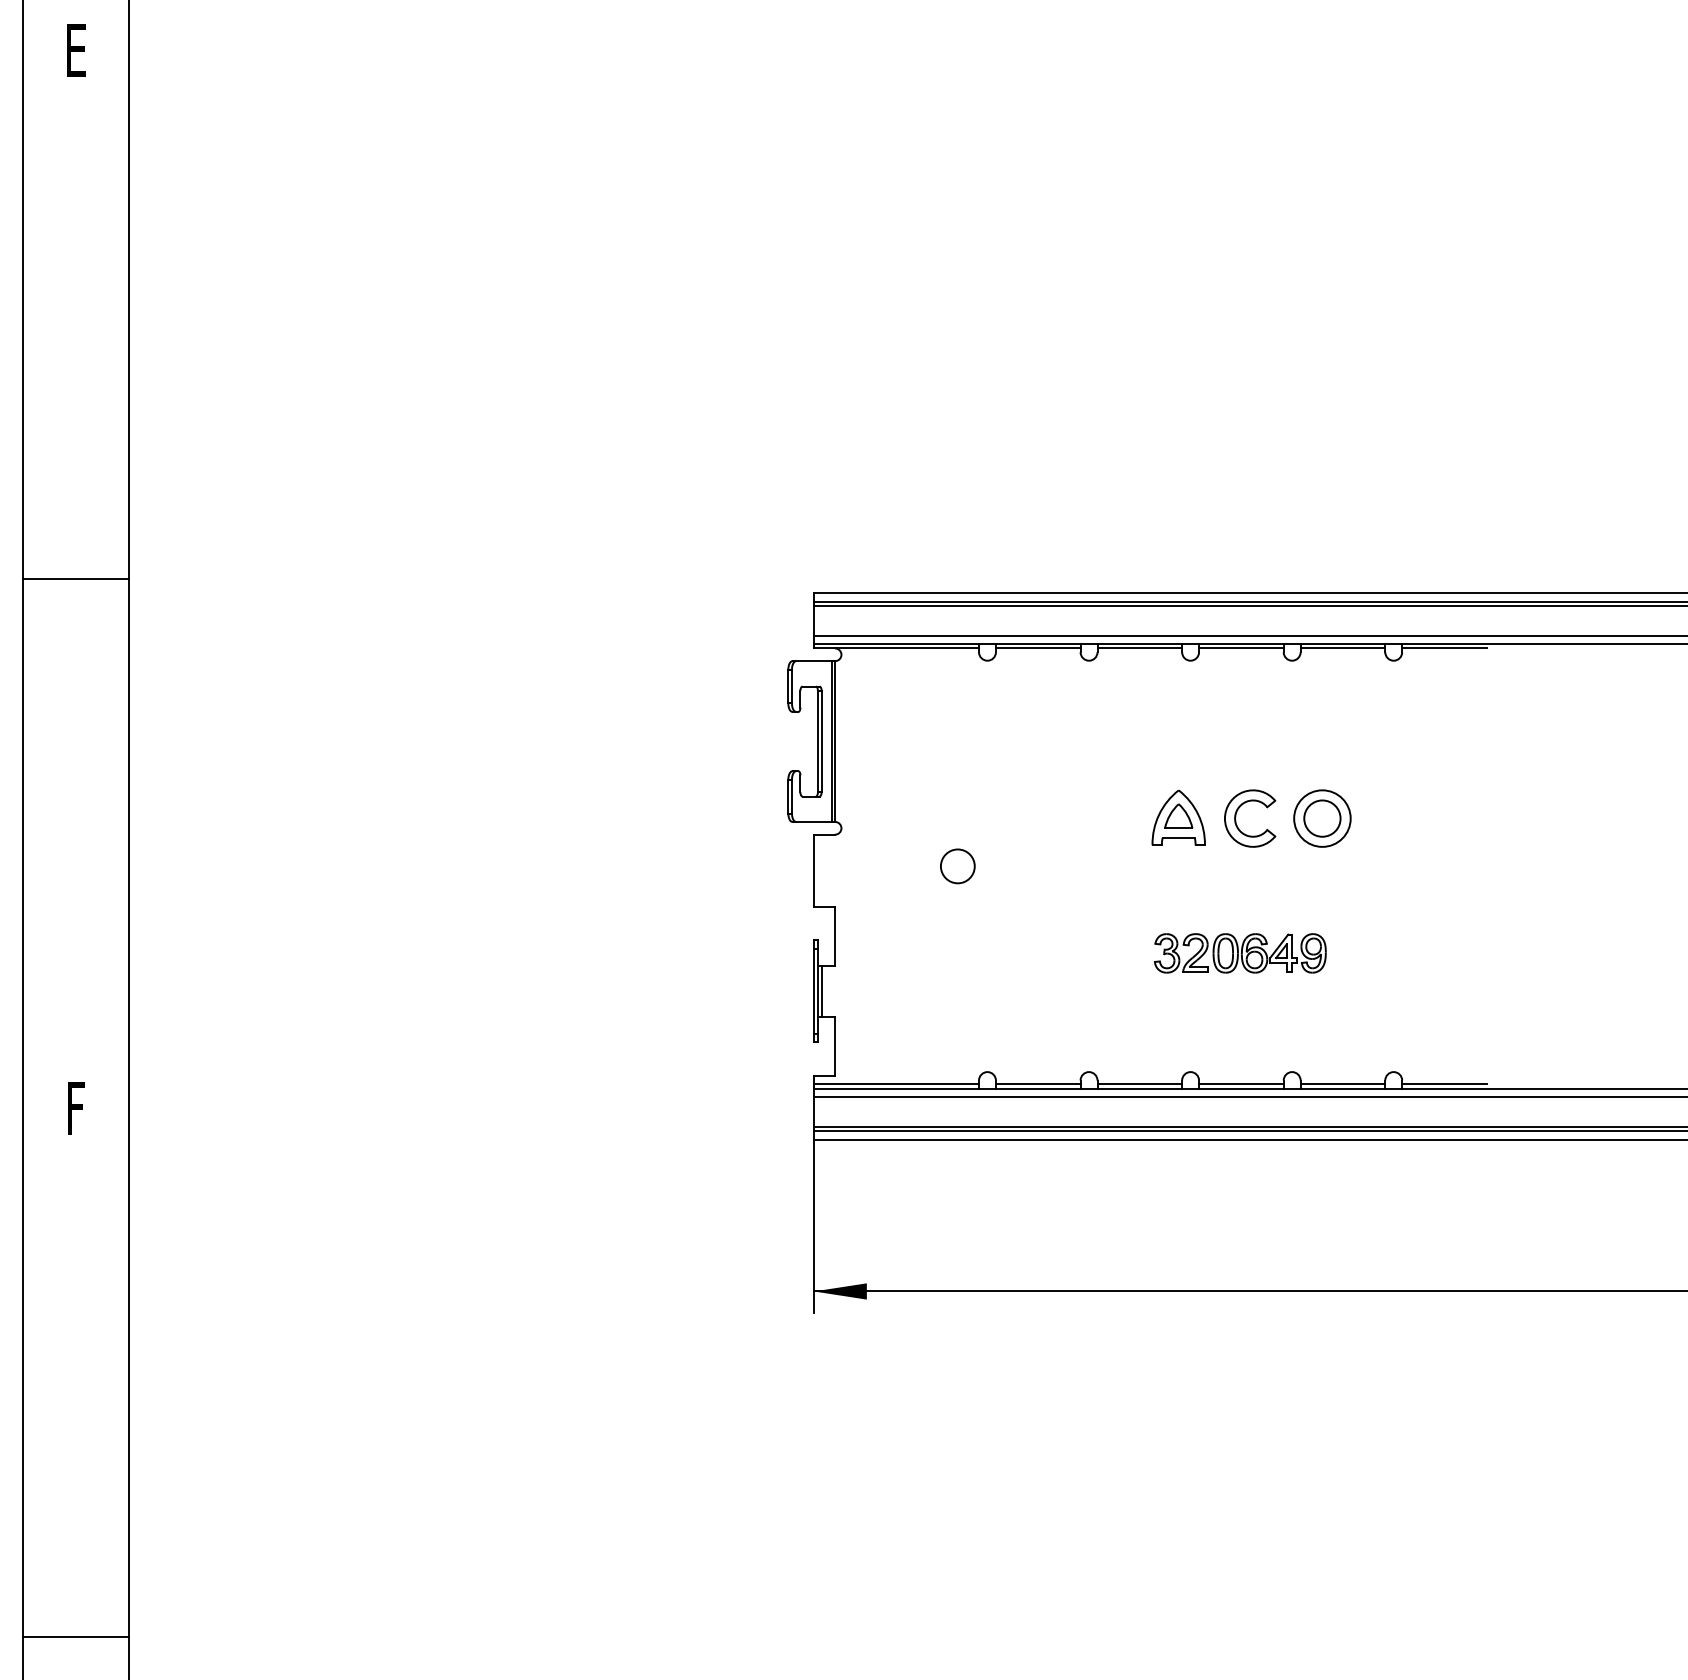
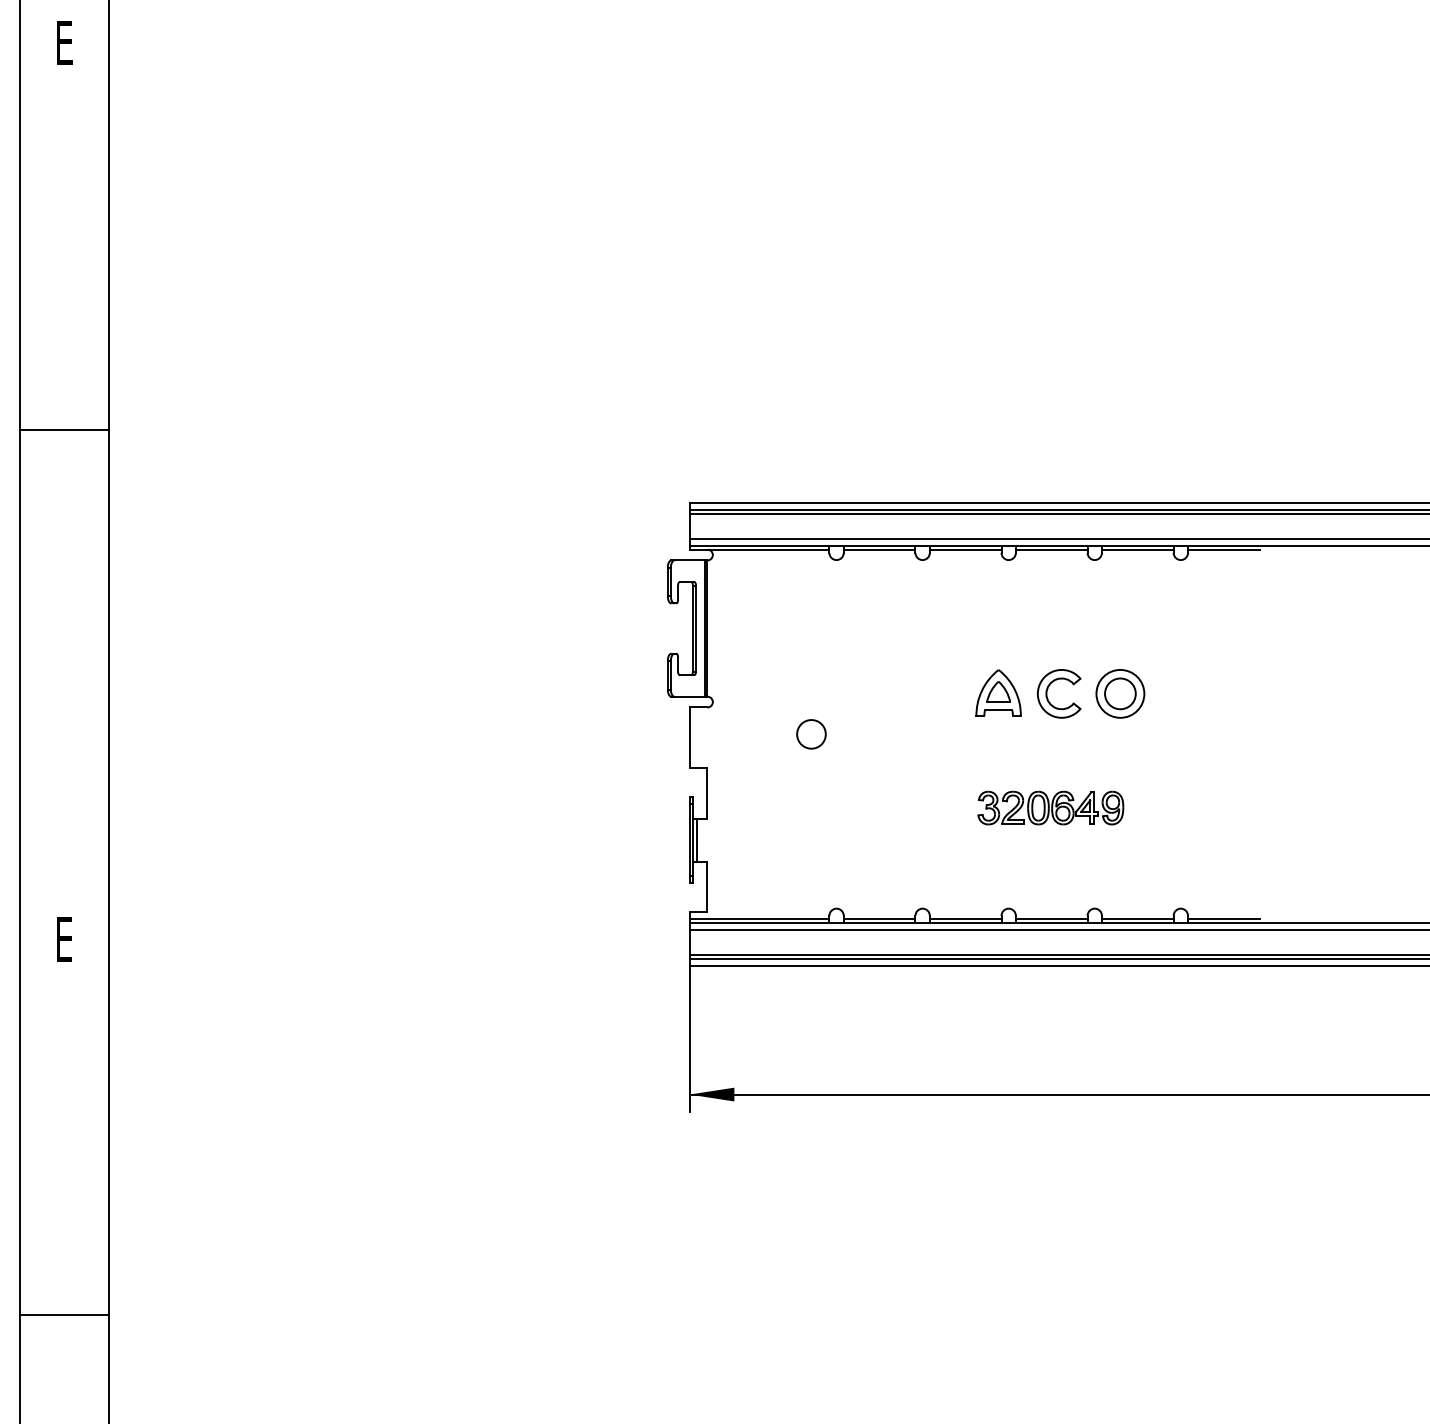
line: (76, 579) -> (64, 430), moved
text: (76, 1108) -> (64, 939), F -> E
line: (76, 1637) -> (64, 1314), moved

